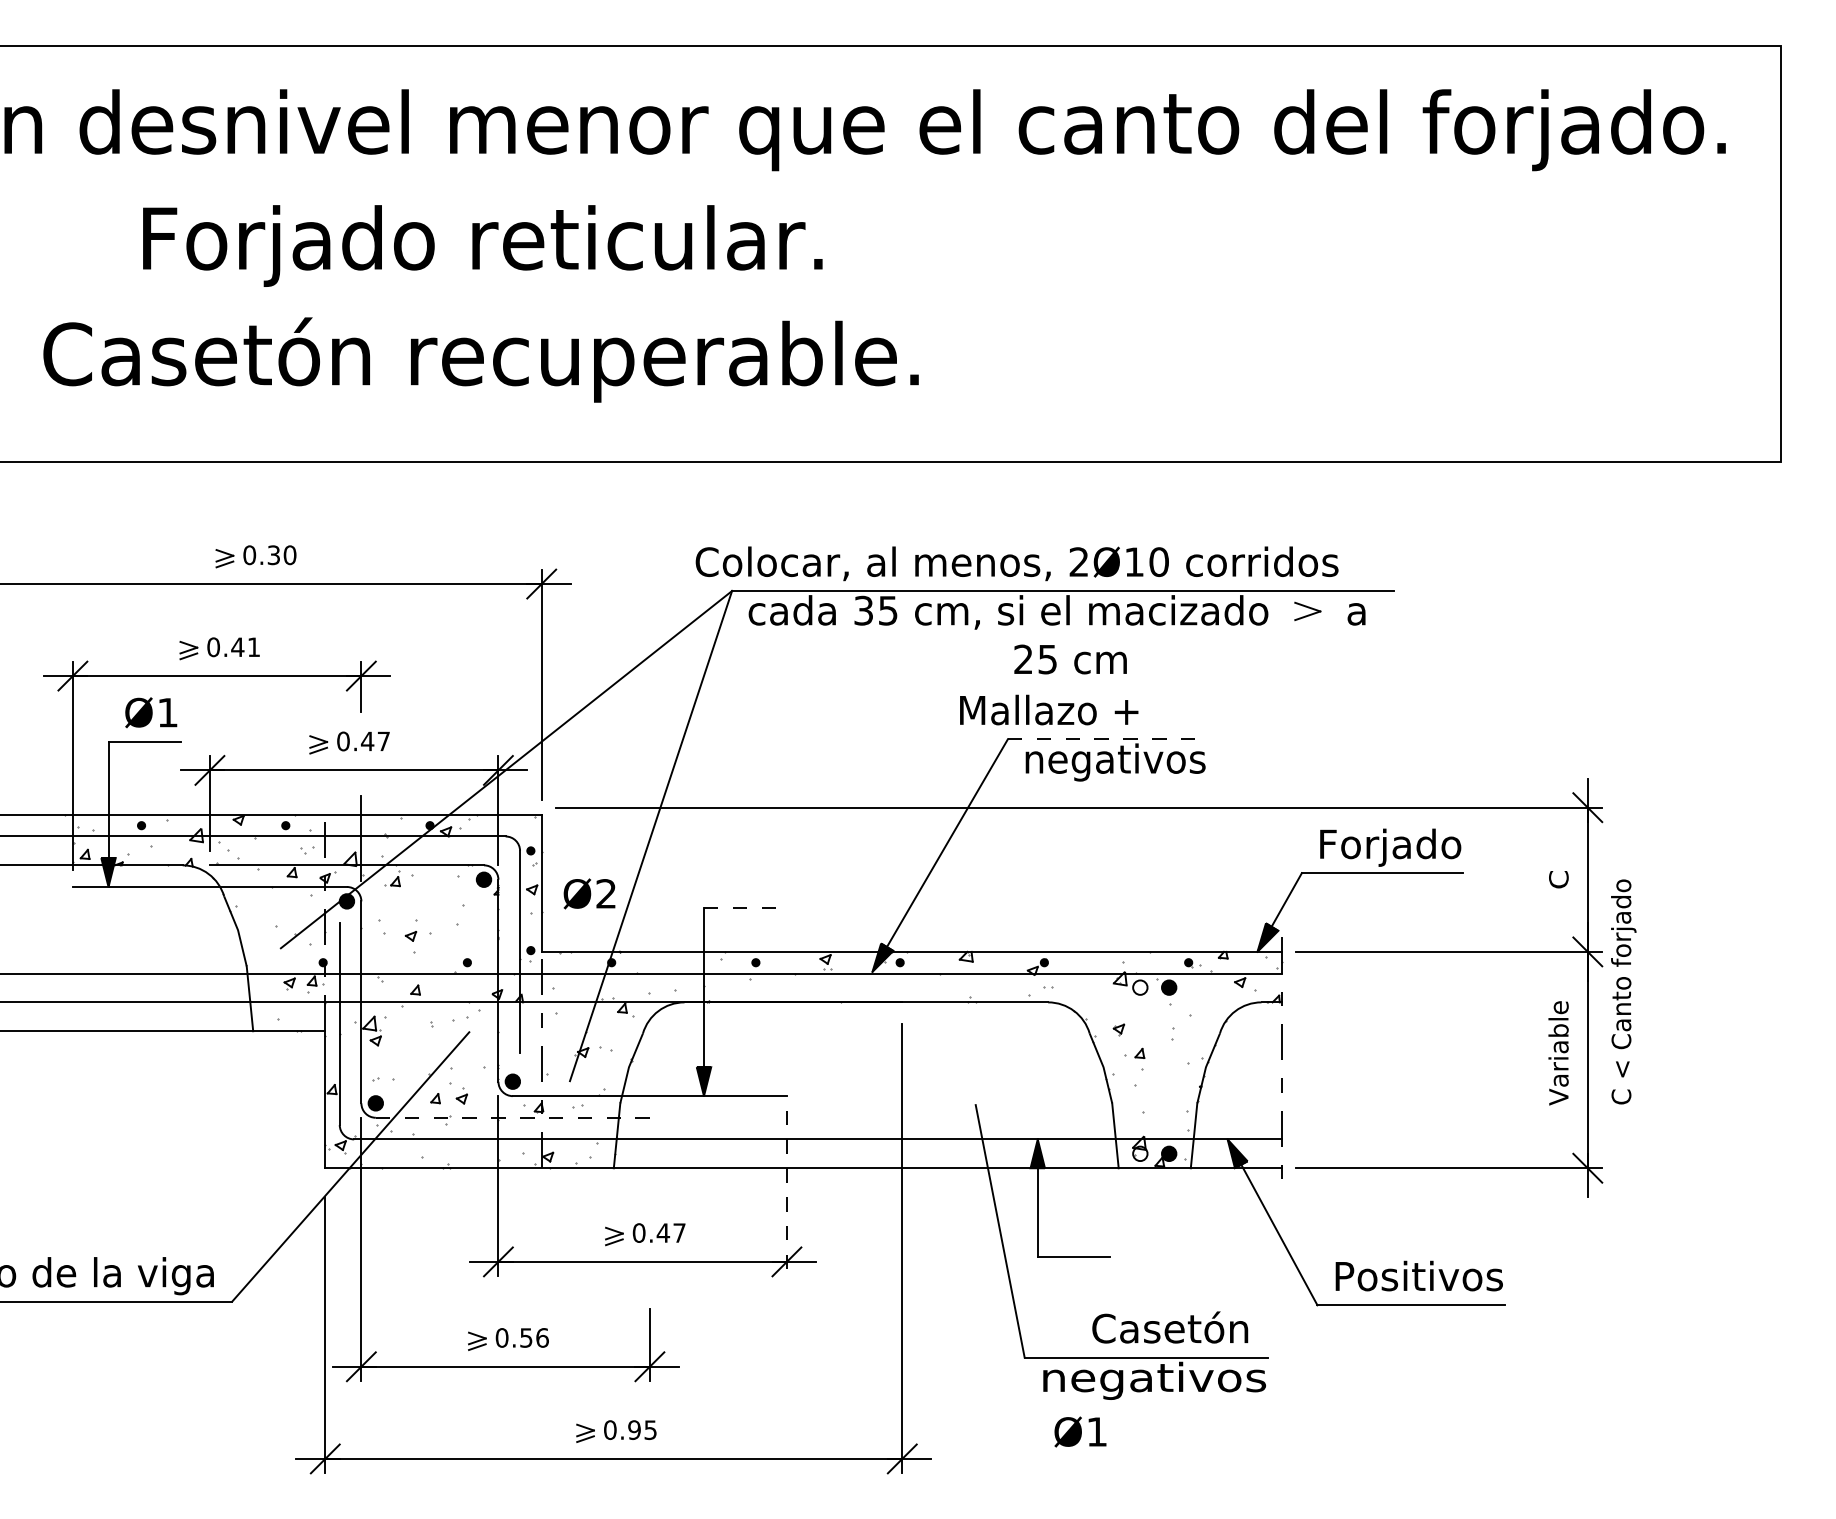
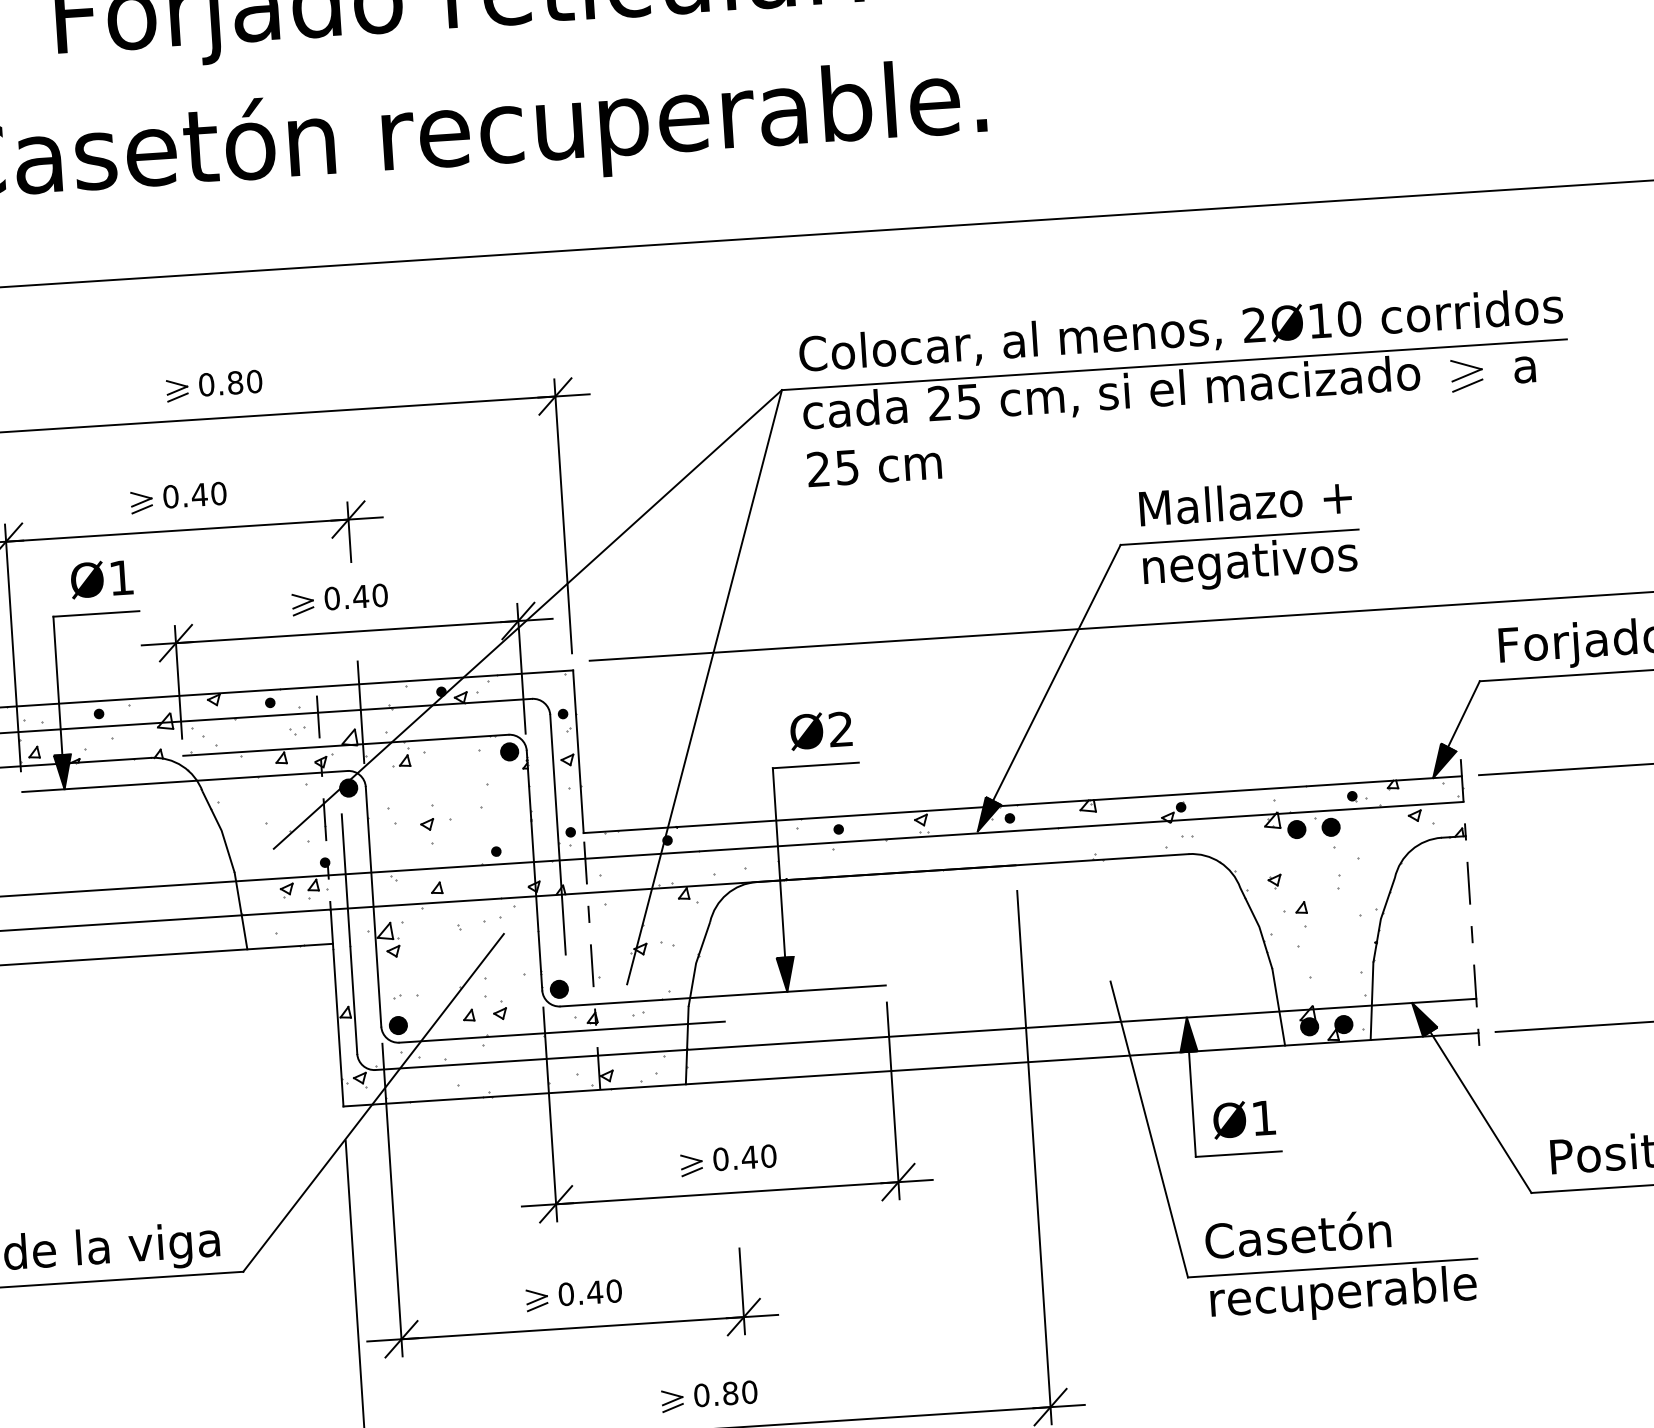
text: (273, 555) -> (234, 383), 0.30 -> 0.80
text: (1016, 563) -> (1180, 331), moved
text: (863, 610) -> (939, 403), 35 -> 25
line: (1307, 624) -> (1467, 385), added
text: (253, 647) -> (218, 493), 0.41 -> 0.40
text: (1070, 659) -> (874, 465), moved
text: (1049, 709) -> (1246, 501), moved
line: (1108, 739) -> (1240, 537), dashed -> solid
text: (383, 741) -> (379, 595), 0.47 -> 0.40
text: (589, 893) -> (821, 730), moved
line: (740, 907) -> (816, 765), dashed -> solid
fill: (1140, 987) -> (1297, 829), added
line: (513, 1117) -> (562, 1031), dashed -> solid
fill: (1140, 1153) -> (1309, 1026), added
line: (786, 1193) -> (892, 1101), dashed -> solid
text: (679, 1232) -> (768, 1155), 0.47 -> 0.40
text: (1170, 1327) -> (1298, 1234), moved
text: (533, 1337) -> (603, 1291), 0.56 -> 0.40
text: (1154, 1380) -> (1343, 1294), negativos -> recuperable
text: (642, 1430) -> (740, 1393), 0.95 -> 0.80
text: (1080, 1431) -> (1244, 1118), moved

